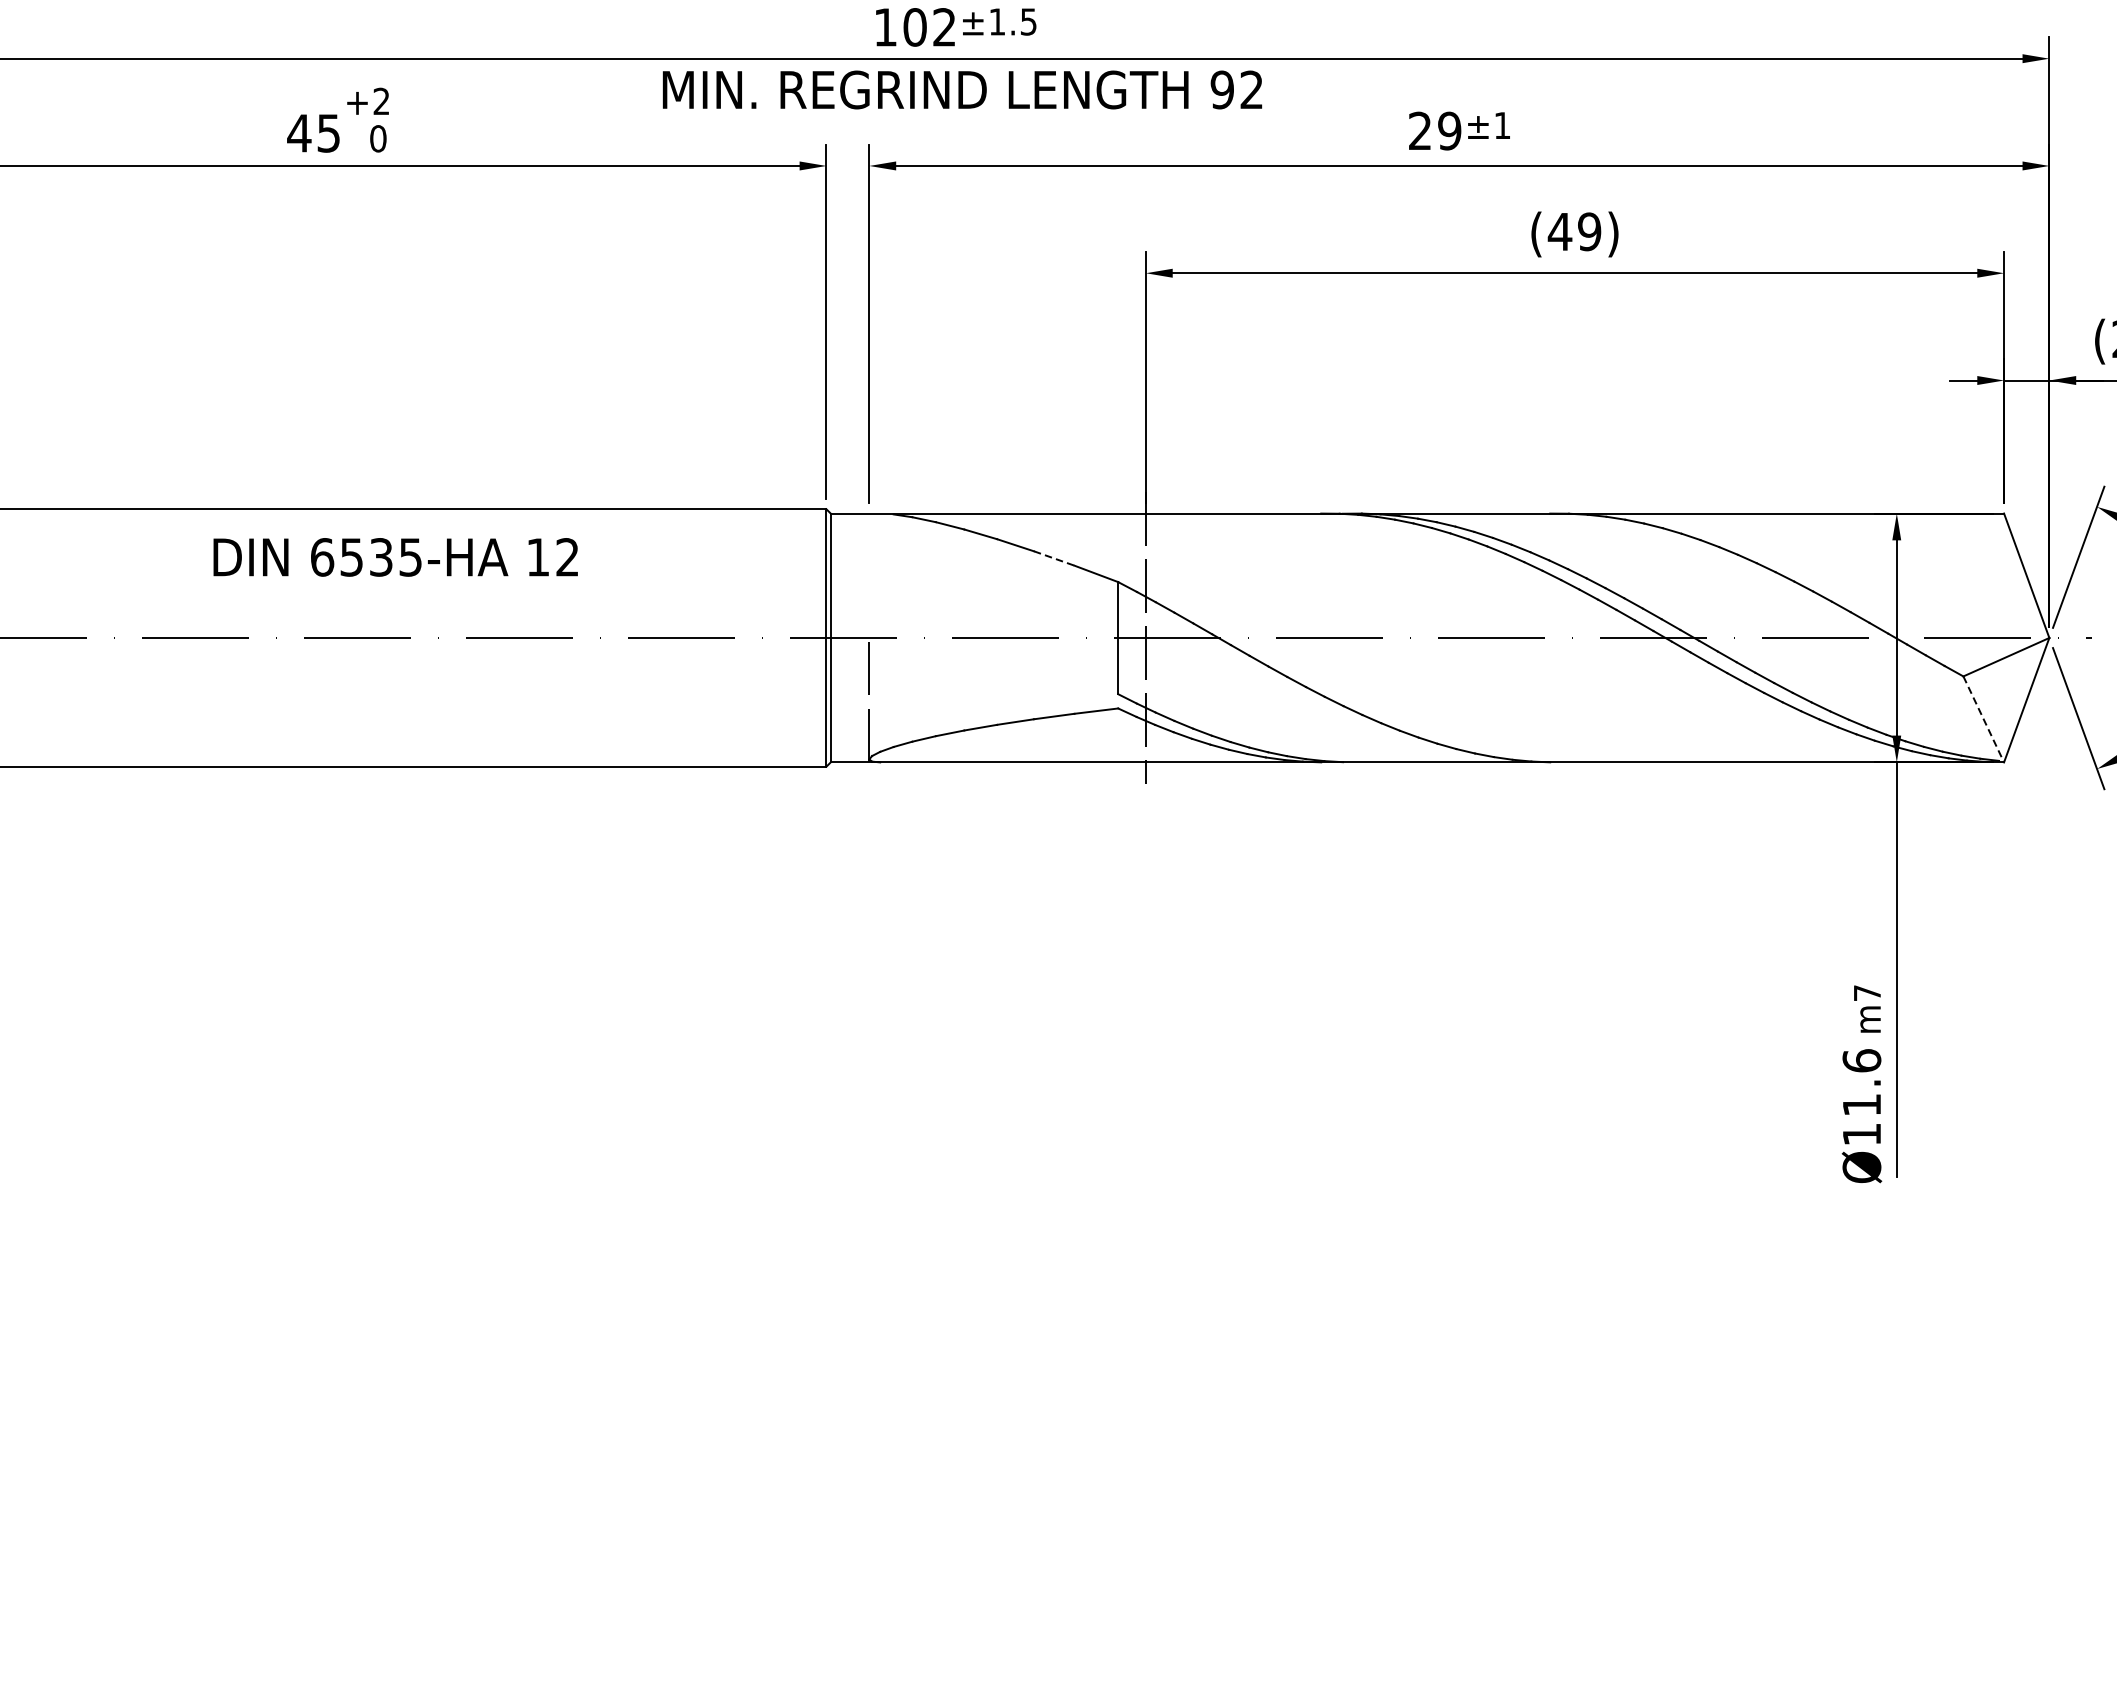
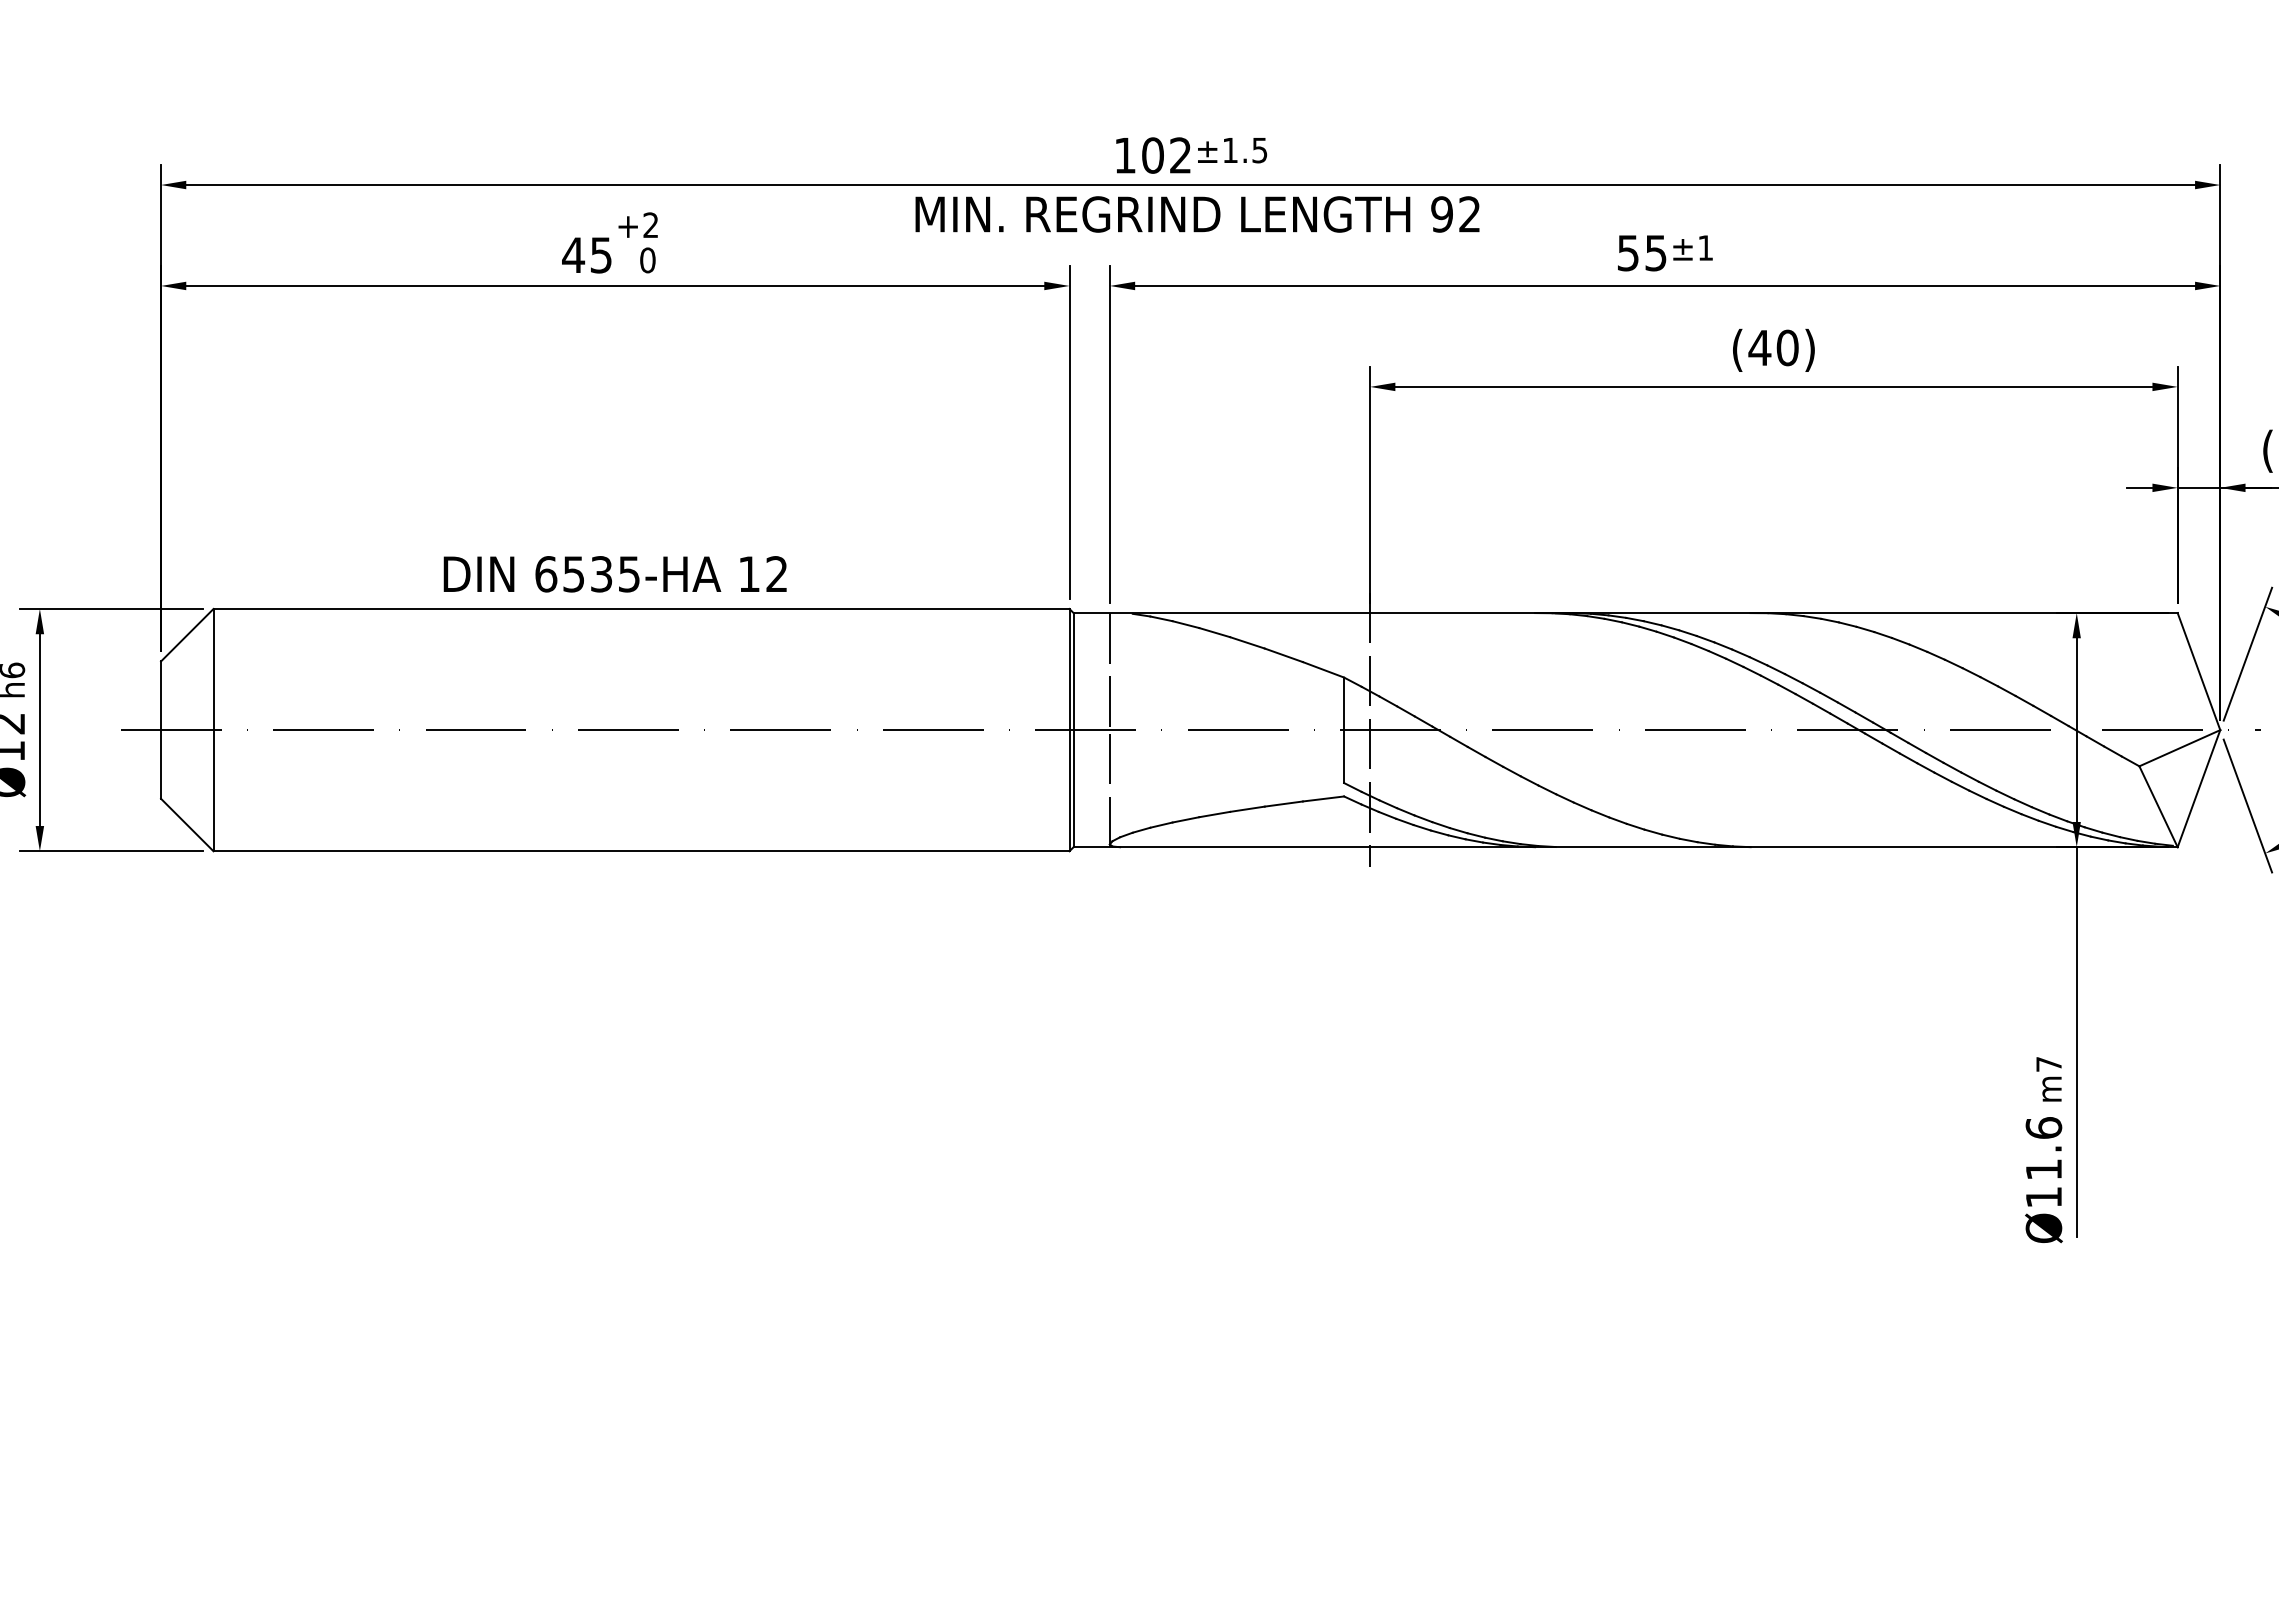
text: (1434, 130) -> (1641, 252), 29 -> 55
text: (1589, 231) -> (1787, 347), (49) -> (40)
text: (394, 557) -> (614, 574), moved
line: (1054, 558) -> (1284, 655), dashed -> solid
line: (868, 575) -> (1109, 671), added
line: (1983, 719) -> (2158, 806), dashed -> solid

